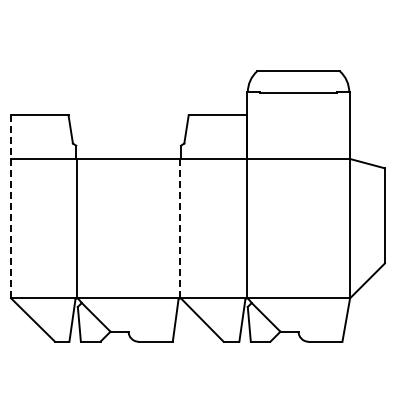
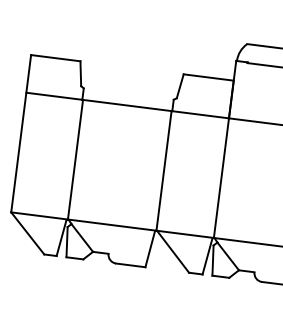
line: (11, 206) -> (21, 133), dashed -> solid
line: (180, 228) -> (164, 170), dashed -> solid

